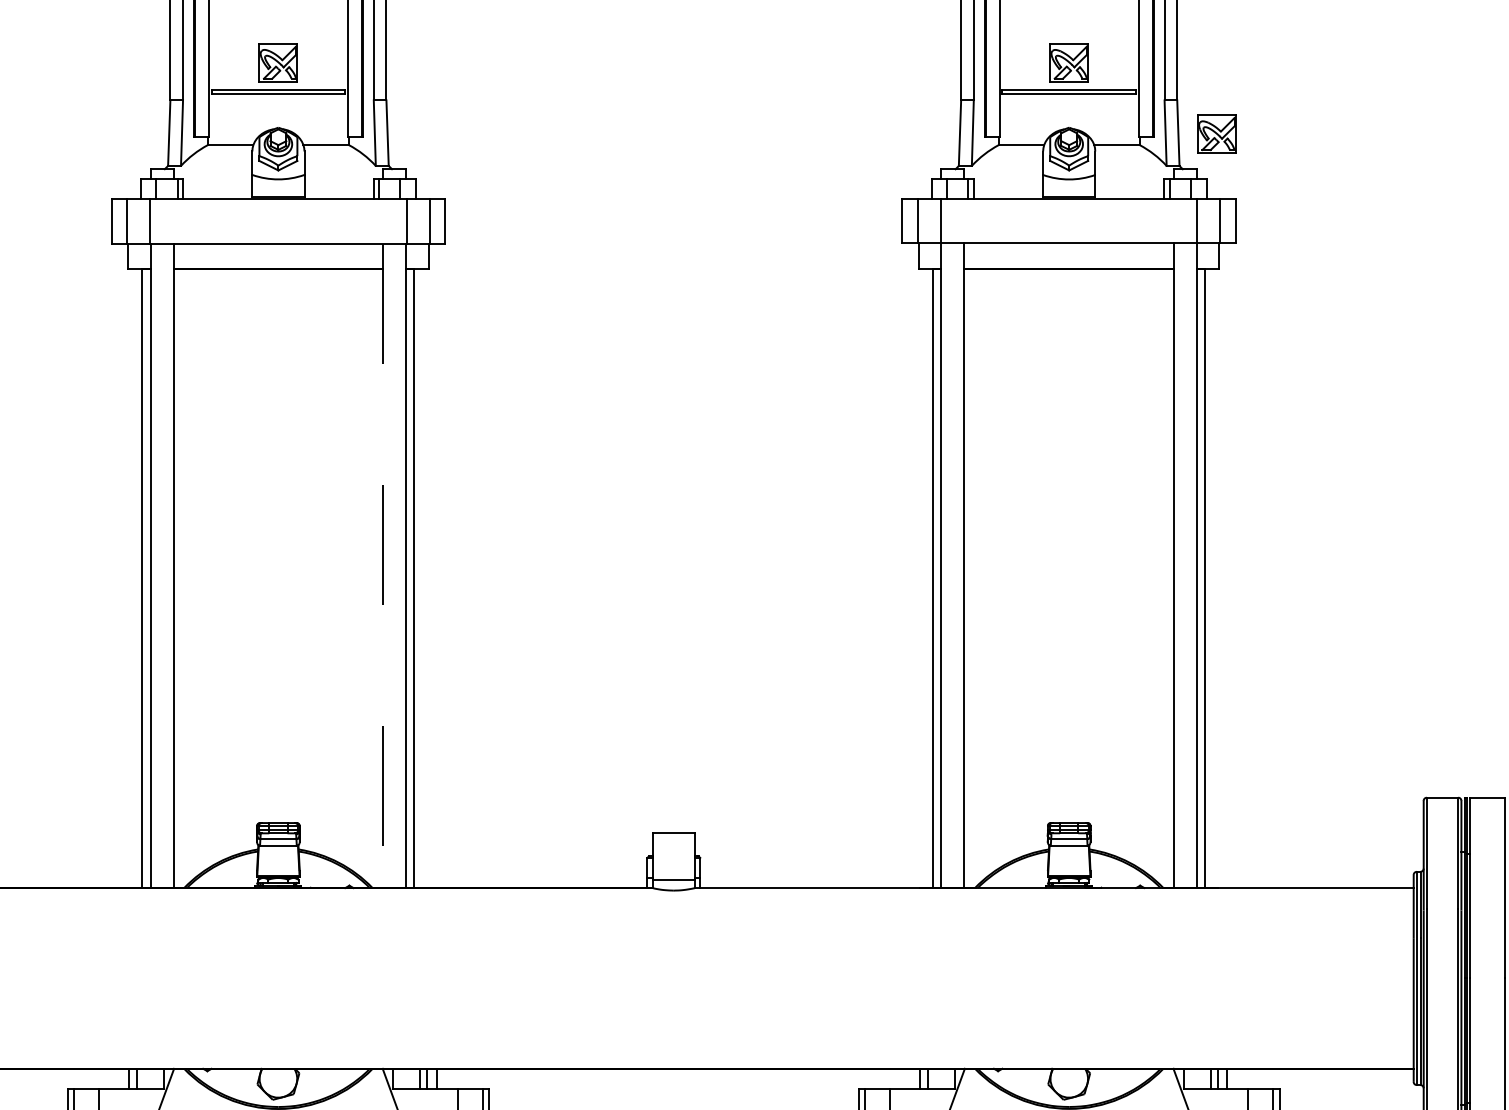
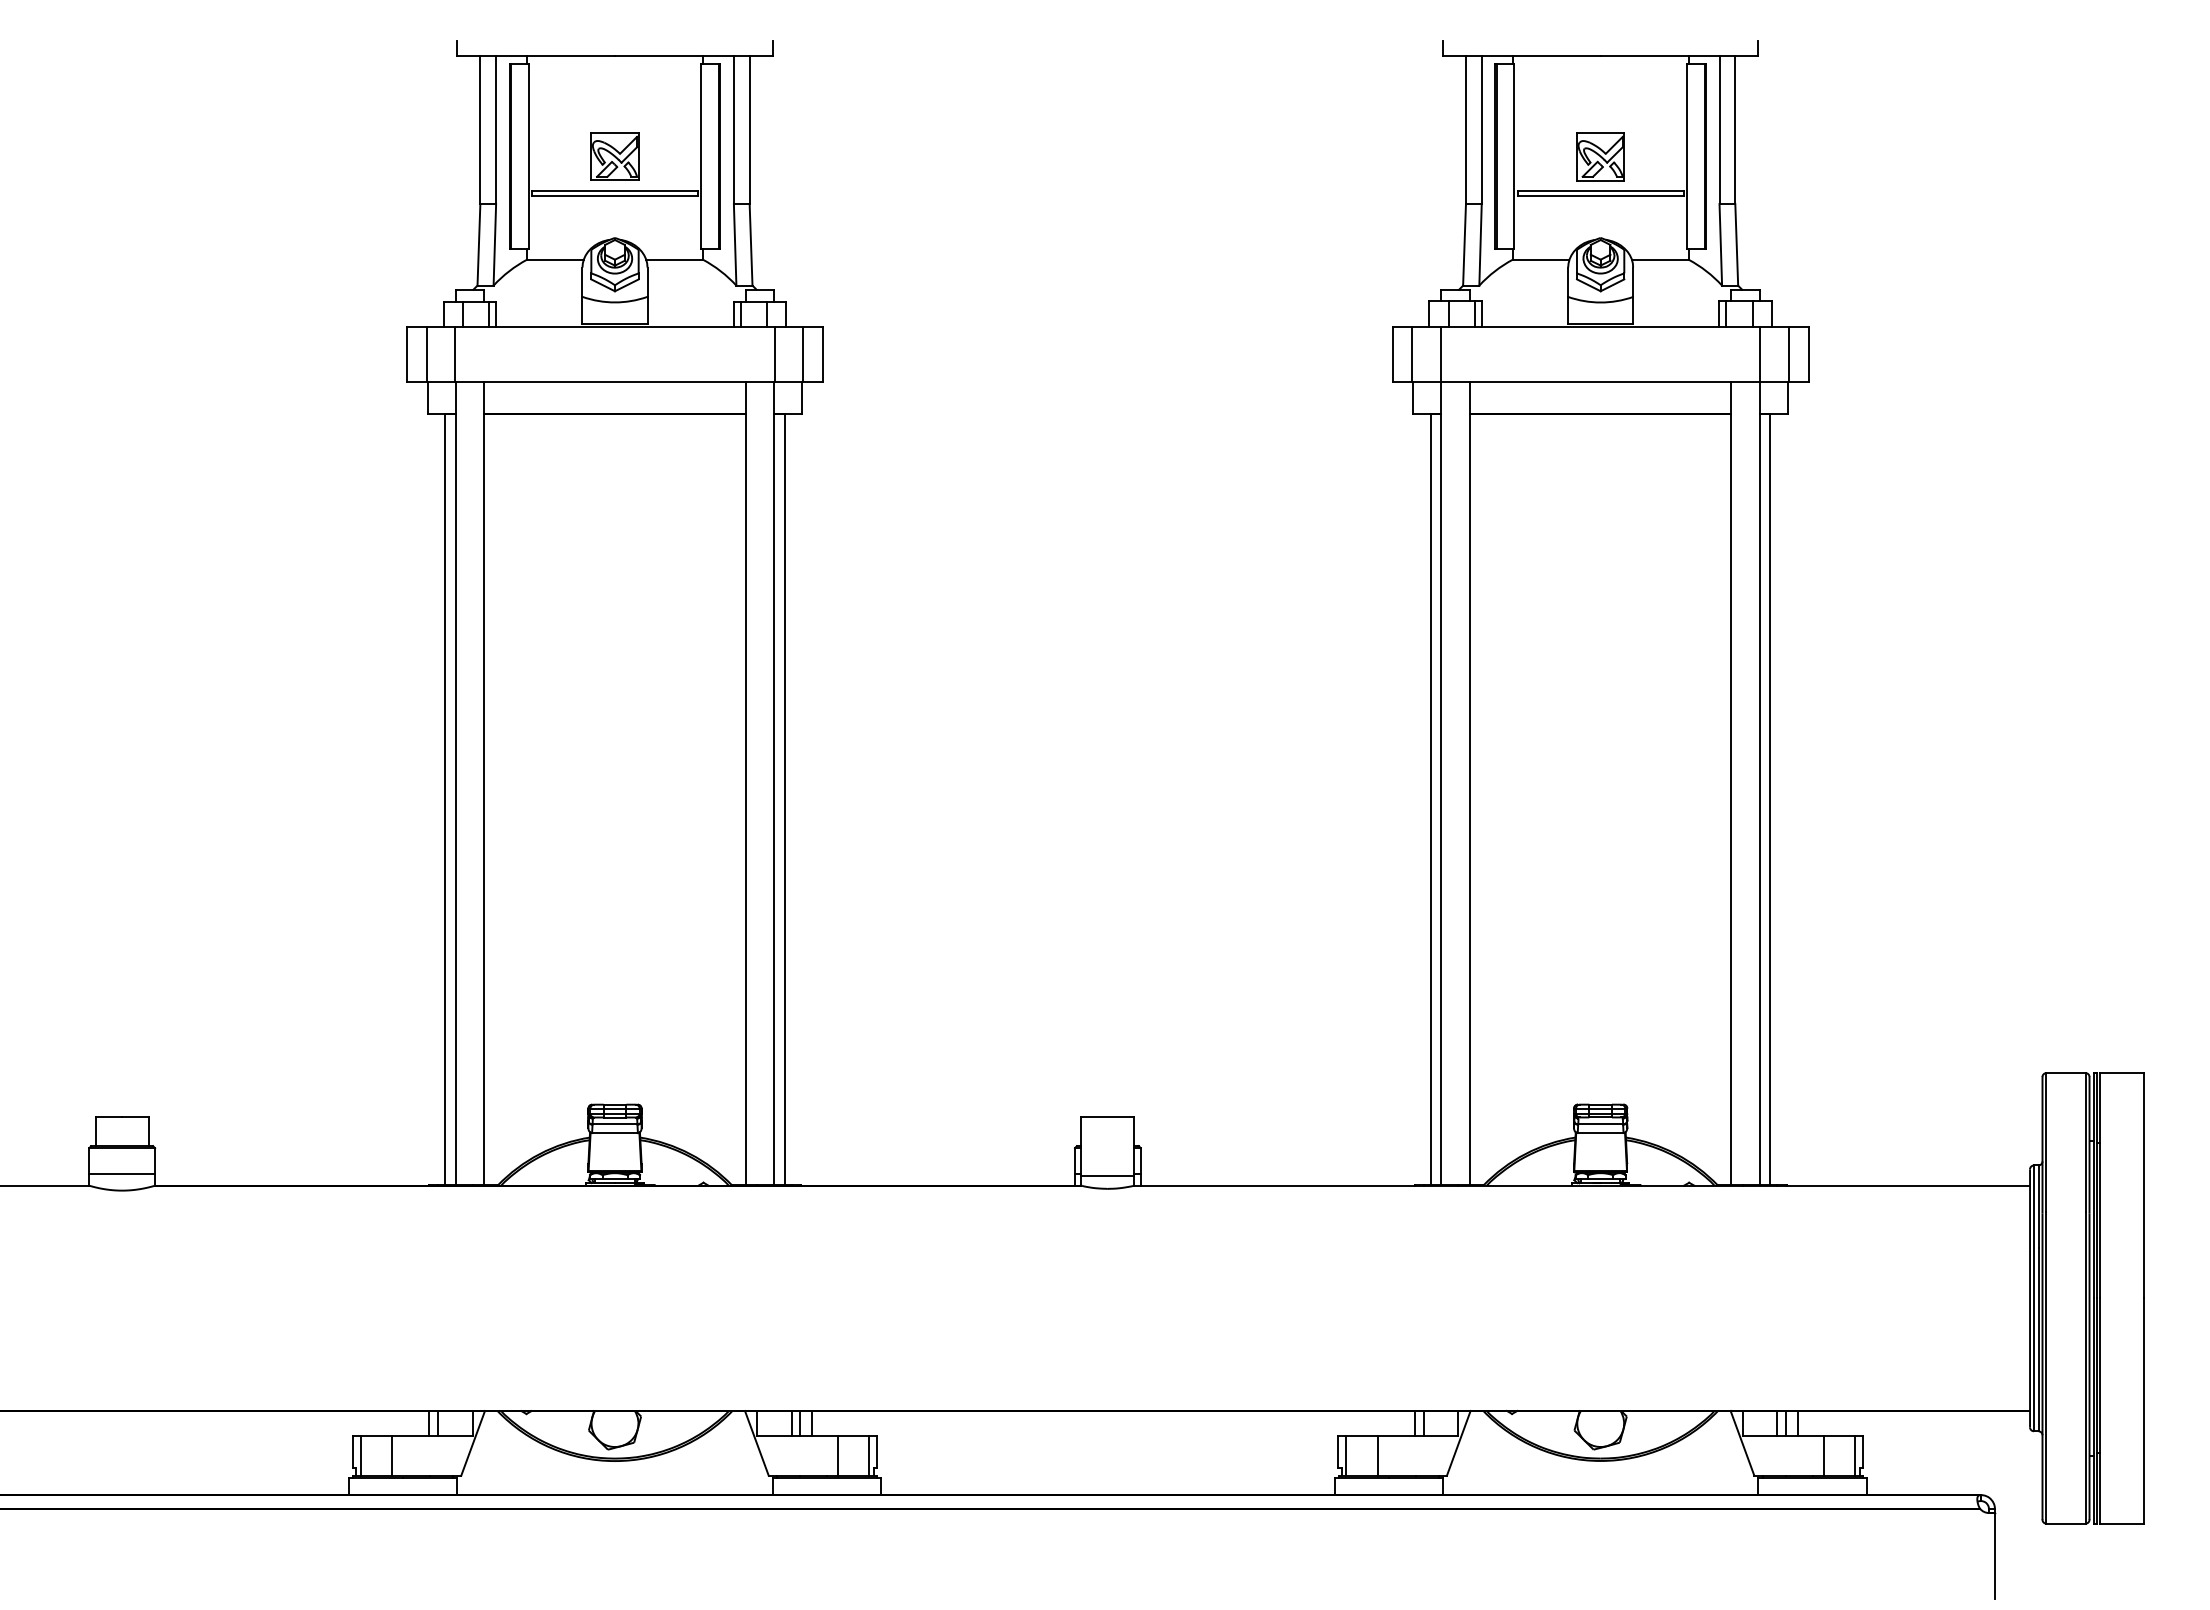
part: (1216, 133) -> (1784, 245), removed
line: (383, 566) -> (745, 784), dashed -> solid

